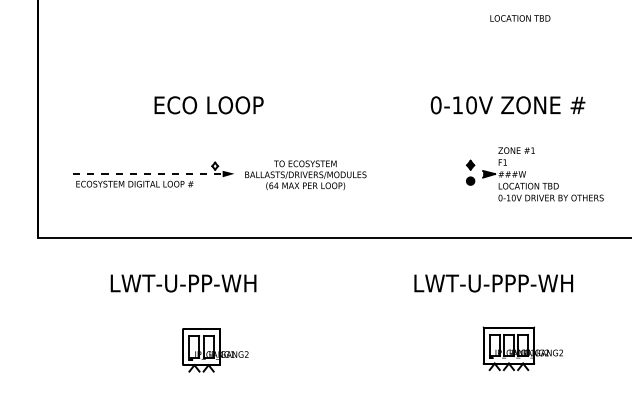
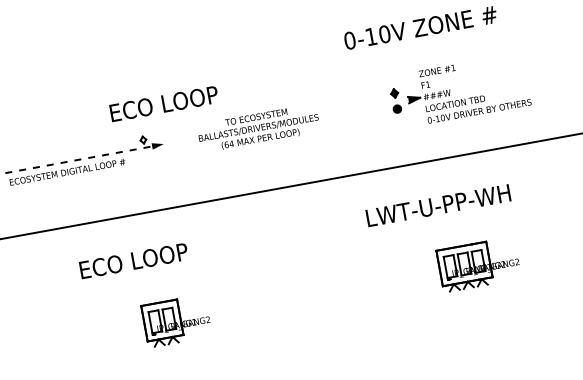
text: (208, 105) -> (163, 104), moved
text: (305, 175) -> (258, 128), moved
text: (183, 283) -> (133, 261), LWT-U-PP-WH -> ECO LOOP
text: (493, 283) -> (438, 205), LWT-U-PPP-WH -> LWT-U-PP-WH

